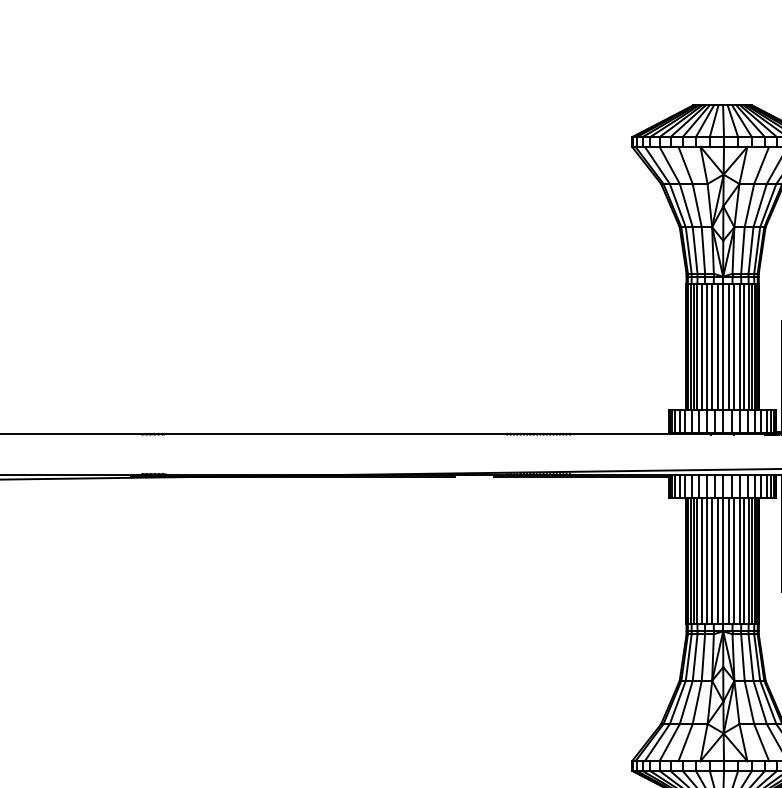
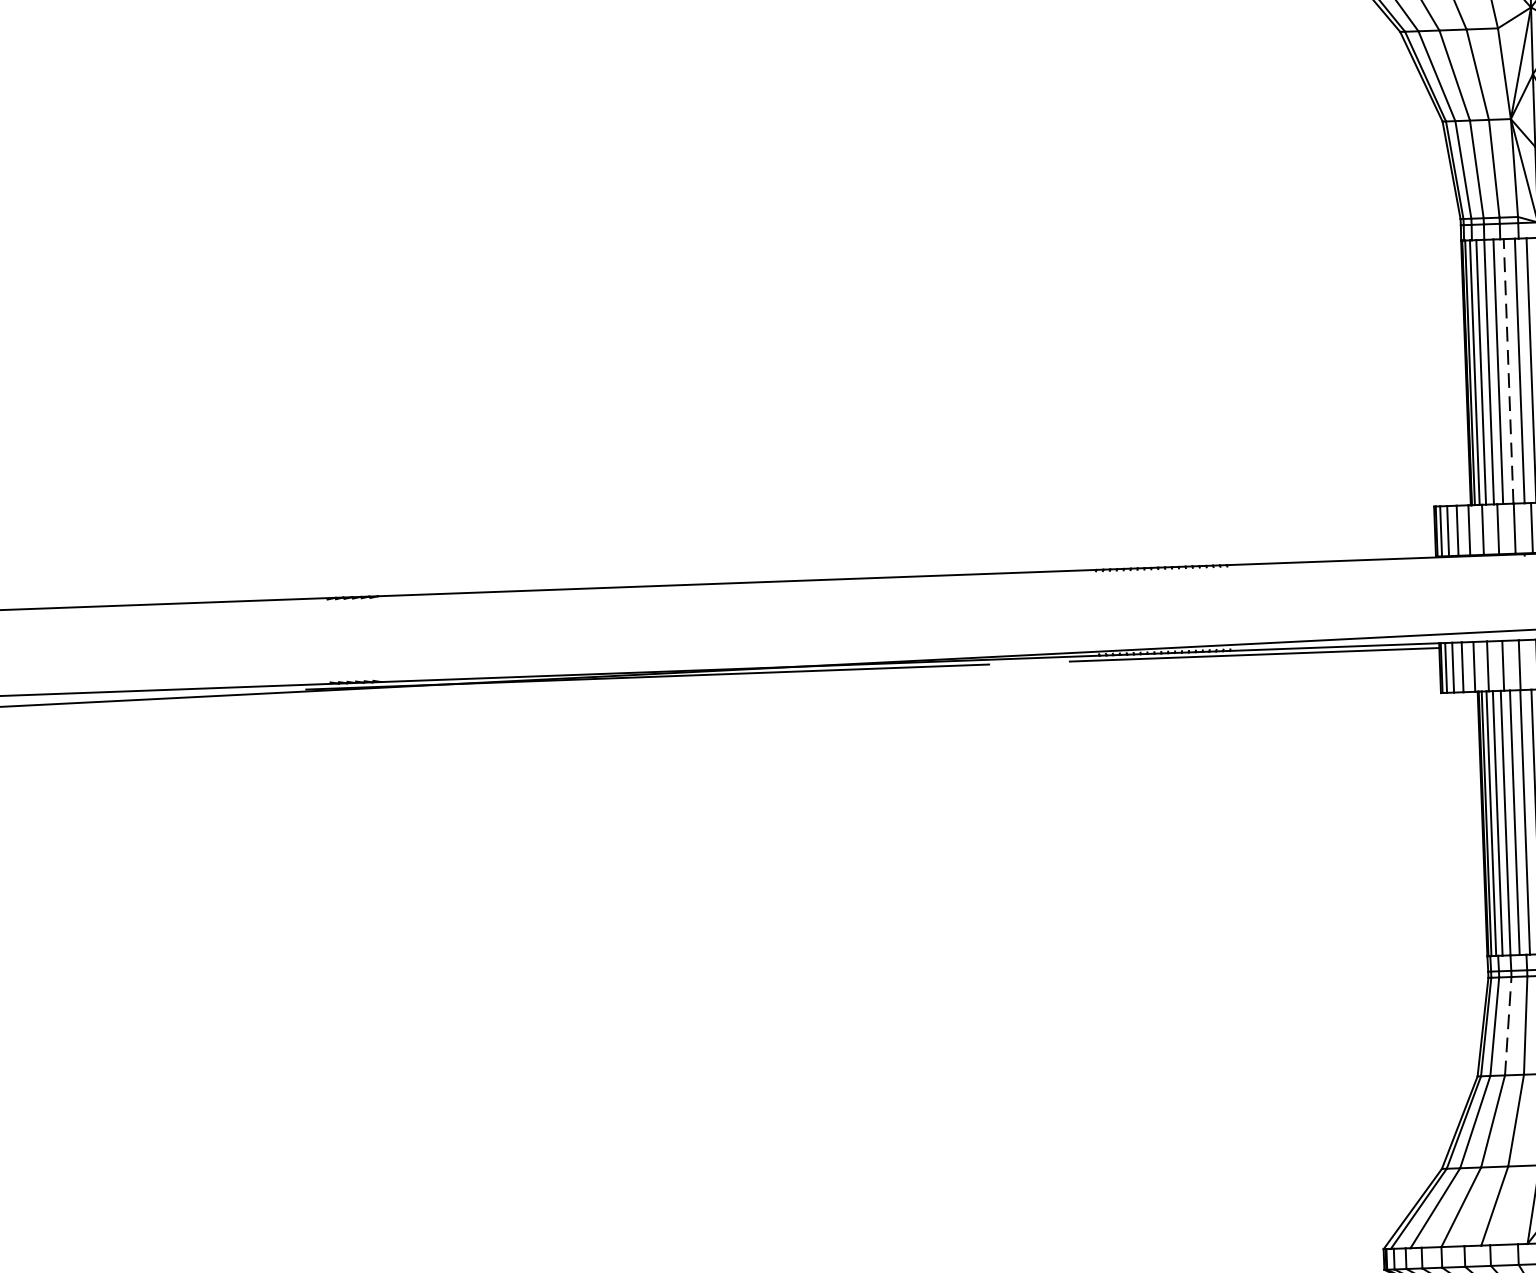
line: (706, 346) -> (1508, 370), solid -> dashed
line: (695, 657) -> (1509, 1026), solid -> dashed

